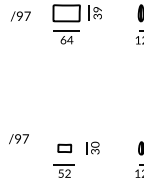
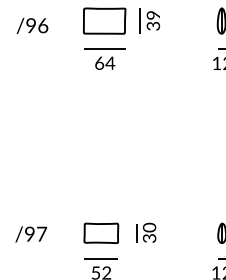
text: (27, 15) -> (43, 24), /97 -> /96
text: (18, 139) -> (30, 235), moved
part: (64, 148) -> (101, 233), size x1.67

